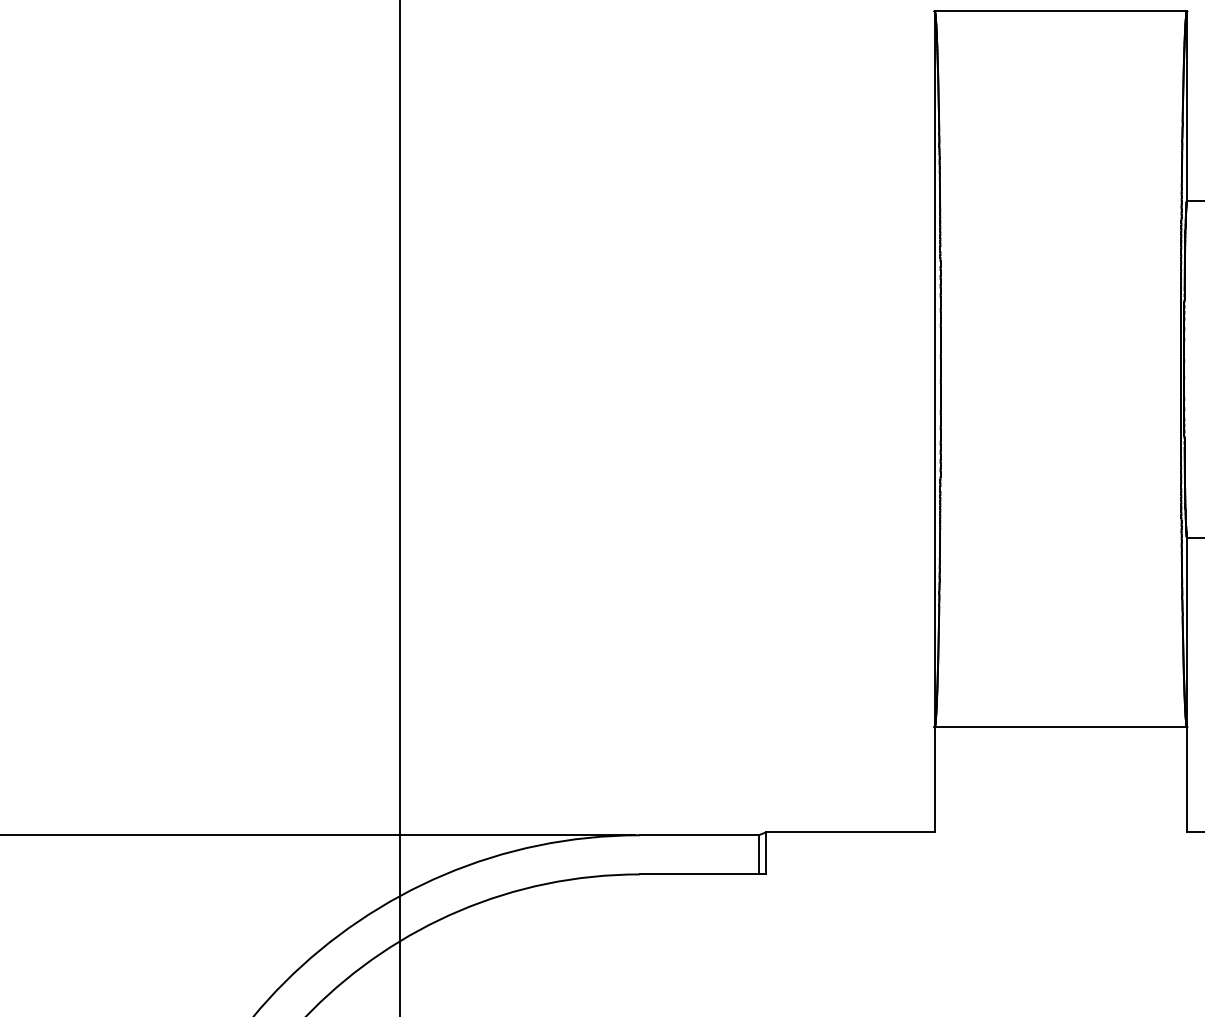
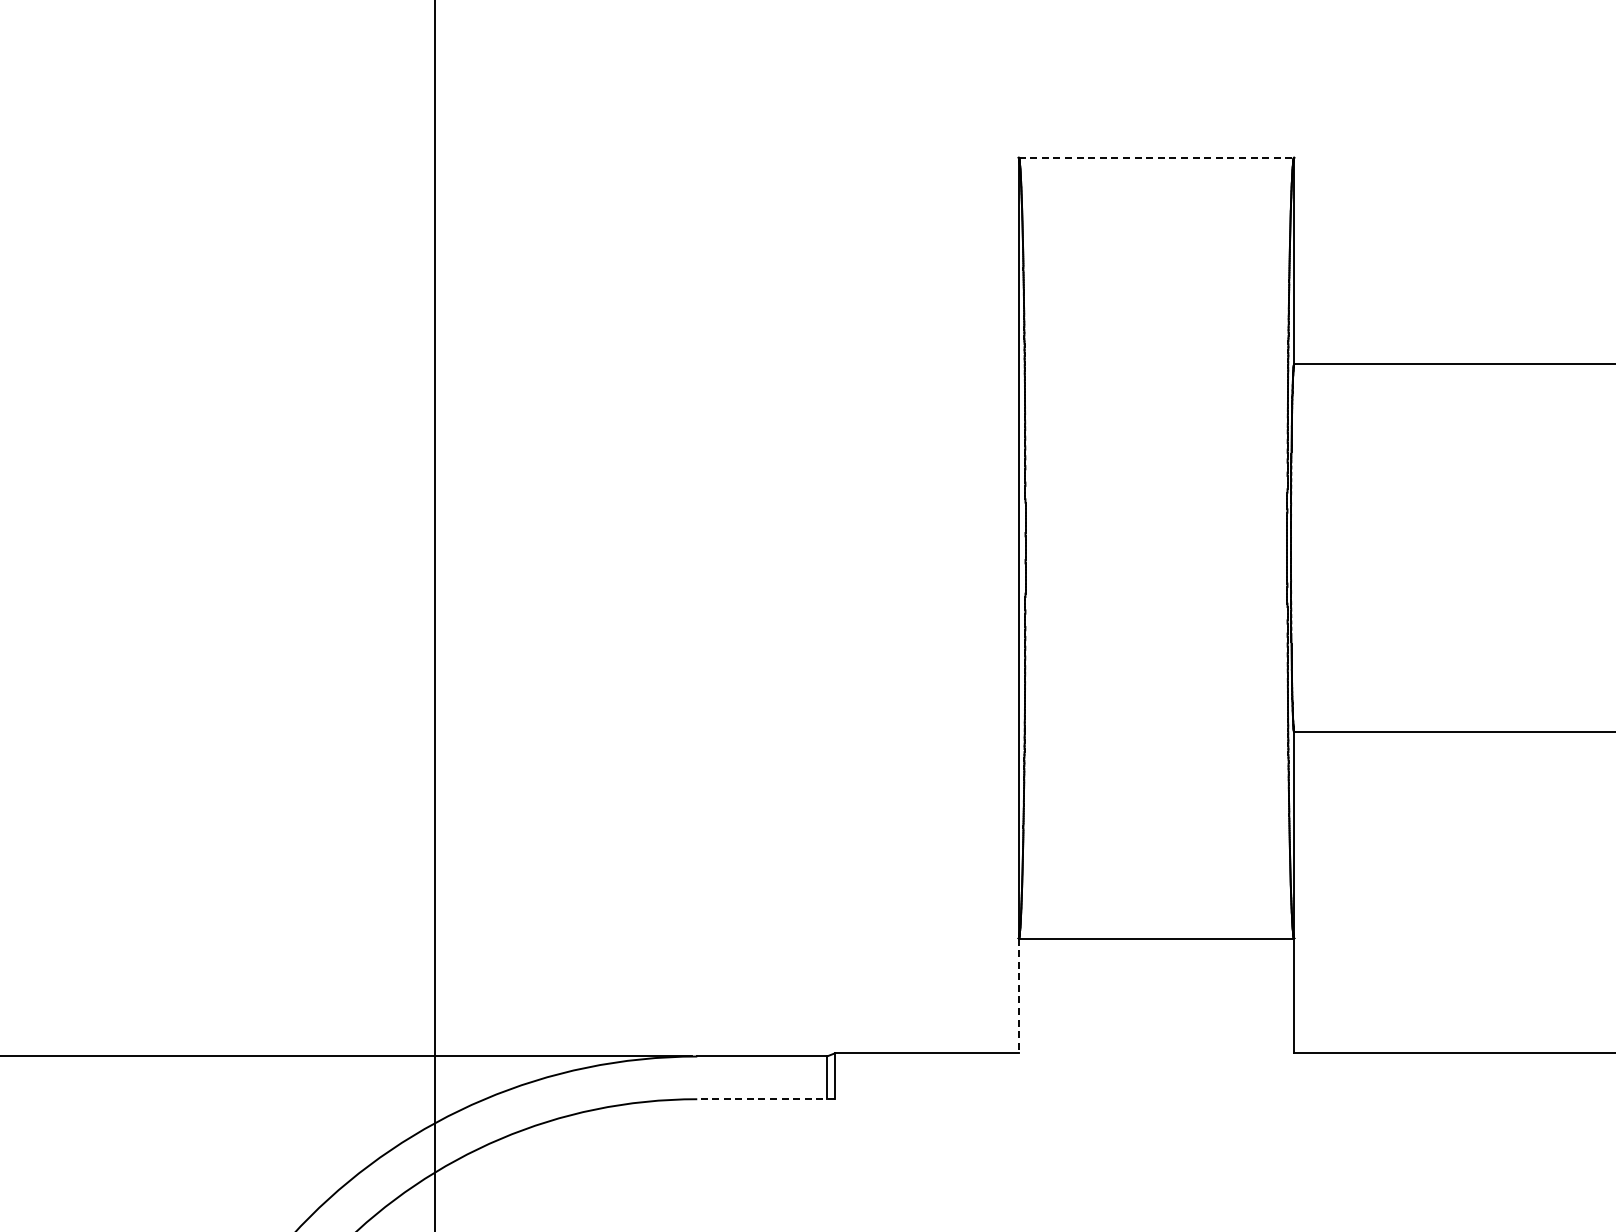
line: (1060, 11) -> (1156, 157), solid -> dashed
line: (934, 780) -> (1018, 996), solid -> dashed
line: (703, 874) -> (766, 1099), solid -> dashed

